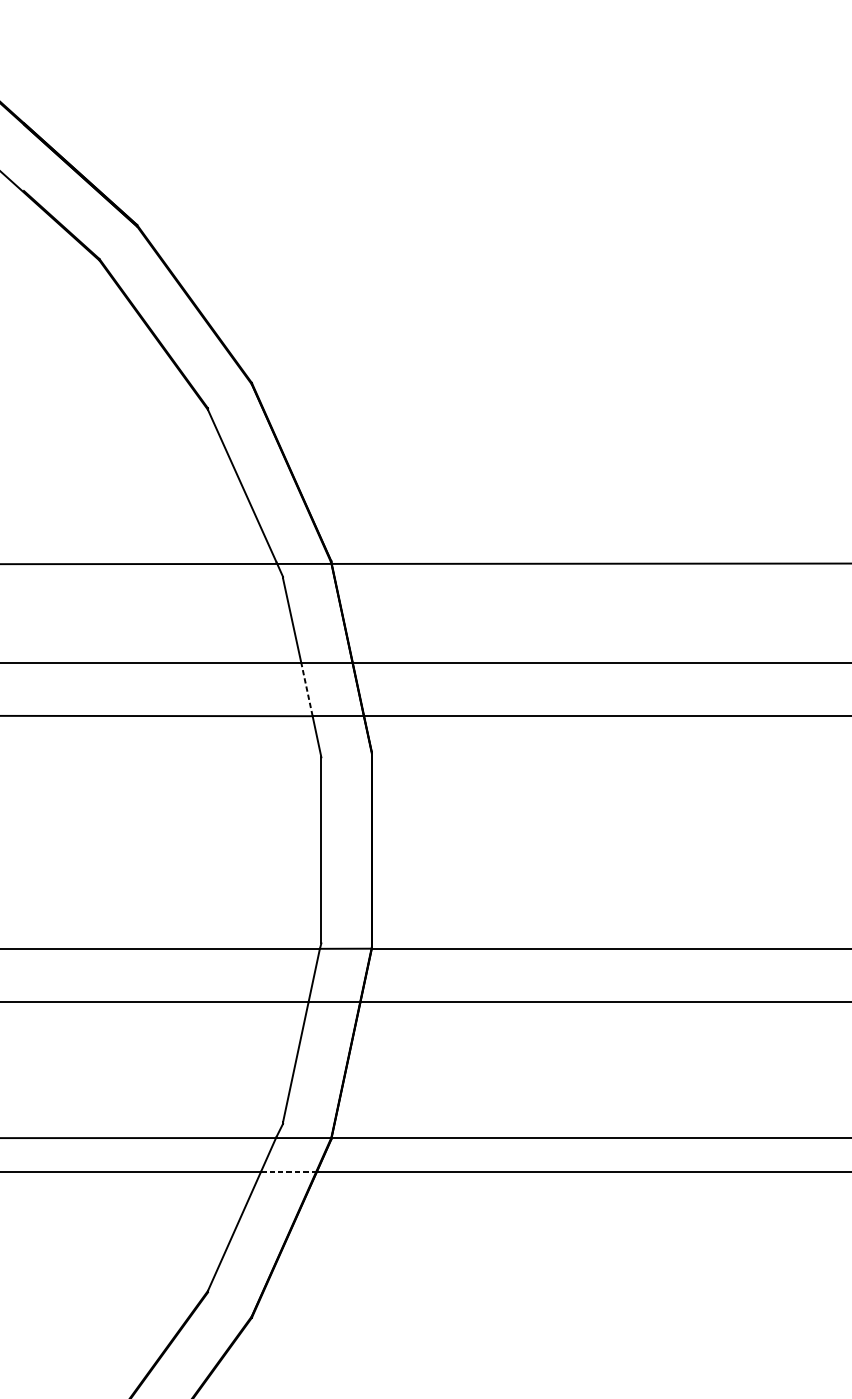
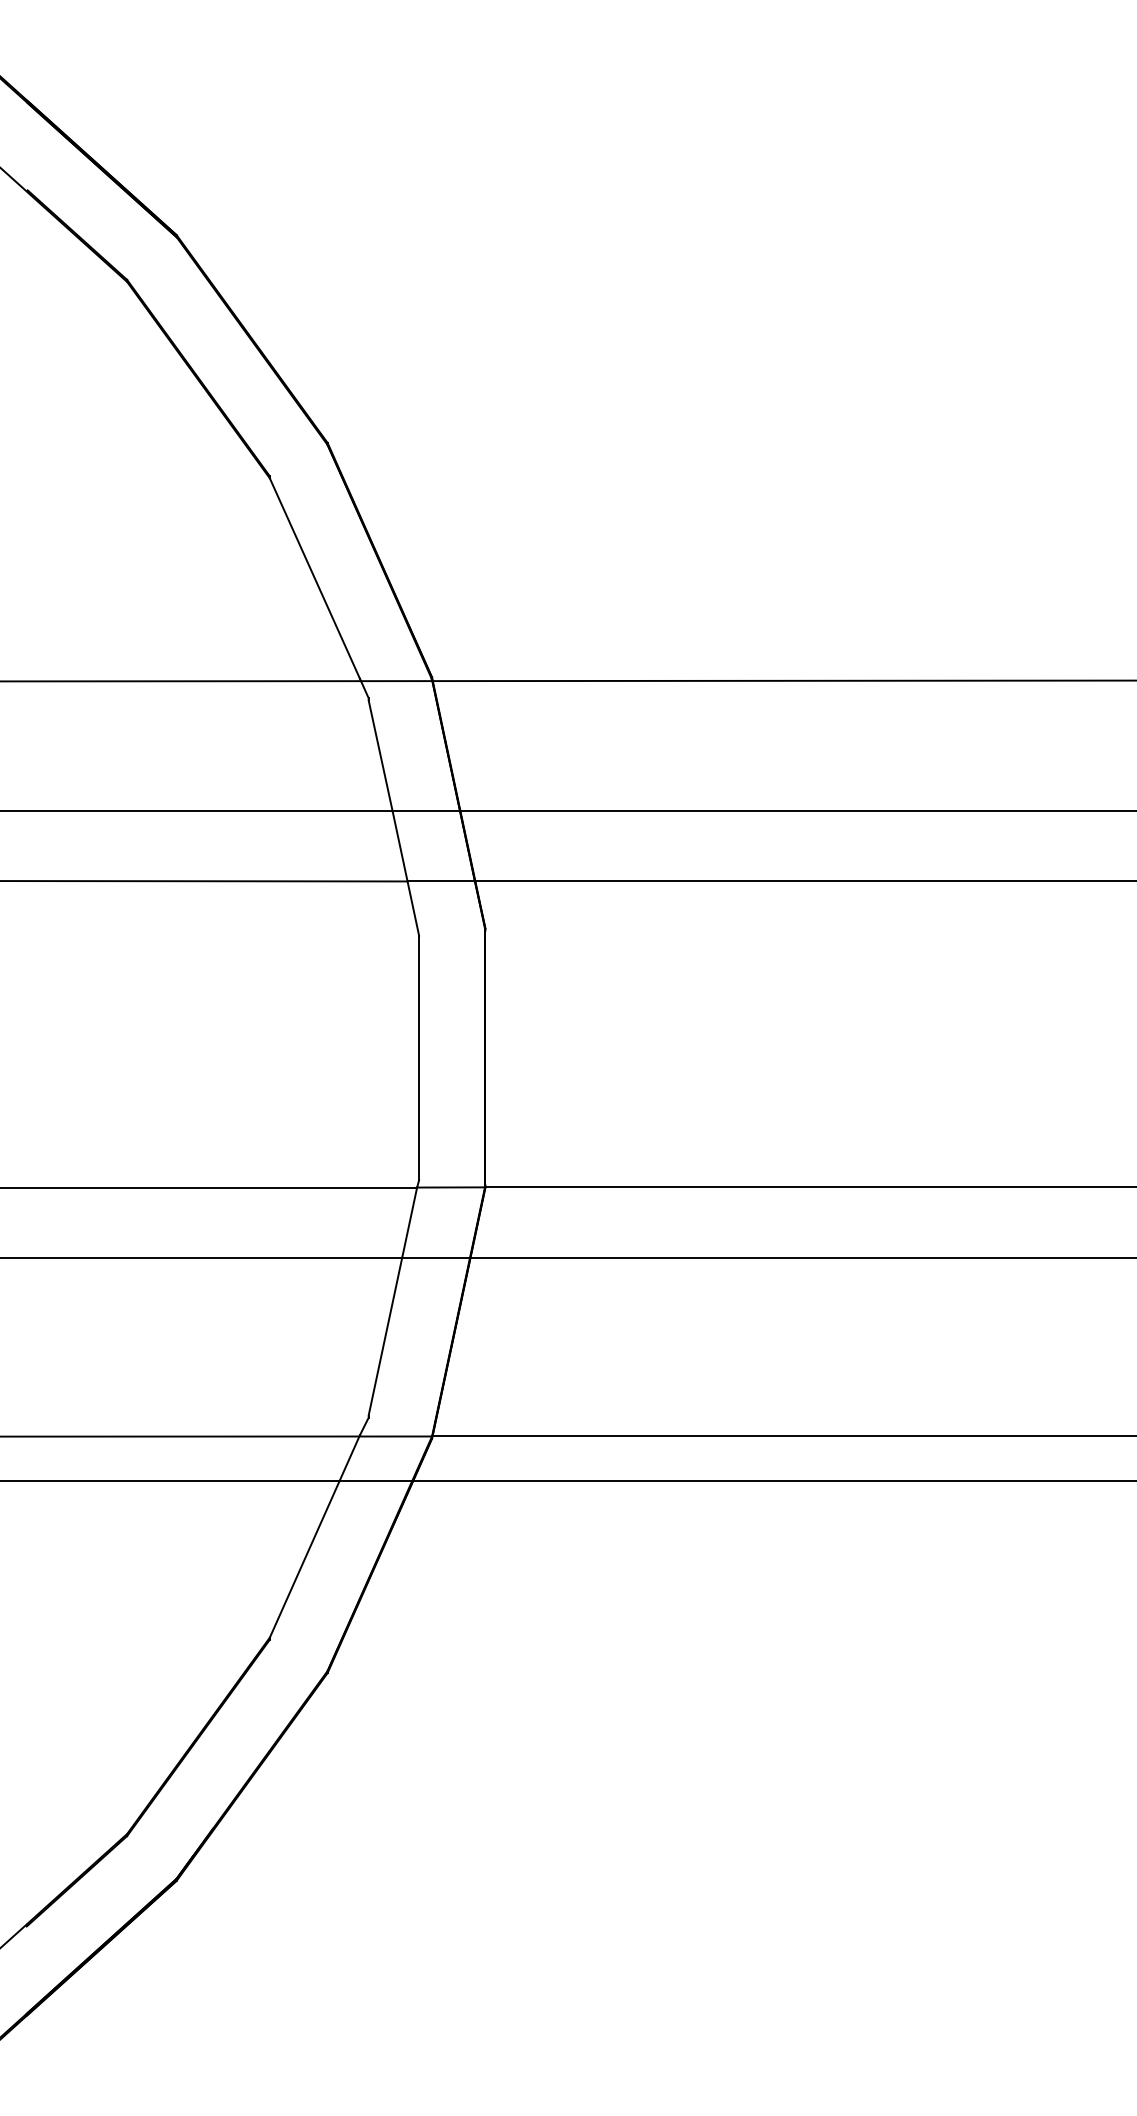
line: (307, 689) -> (400, 846), dashed -> solid
line: (289, 1172) -> (376, 1481), dashed -> solid

